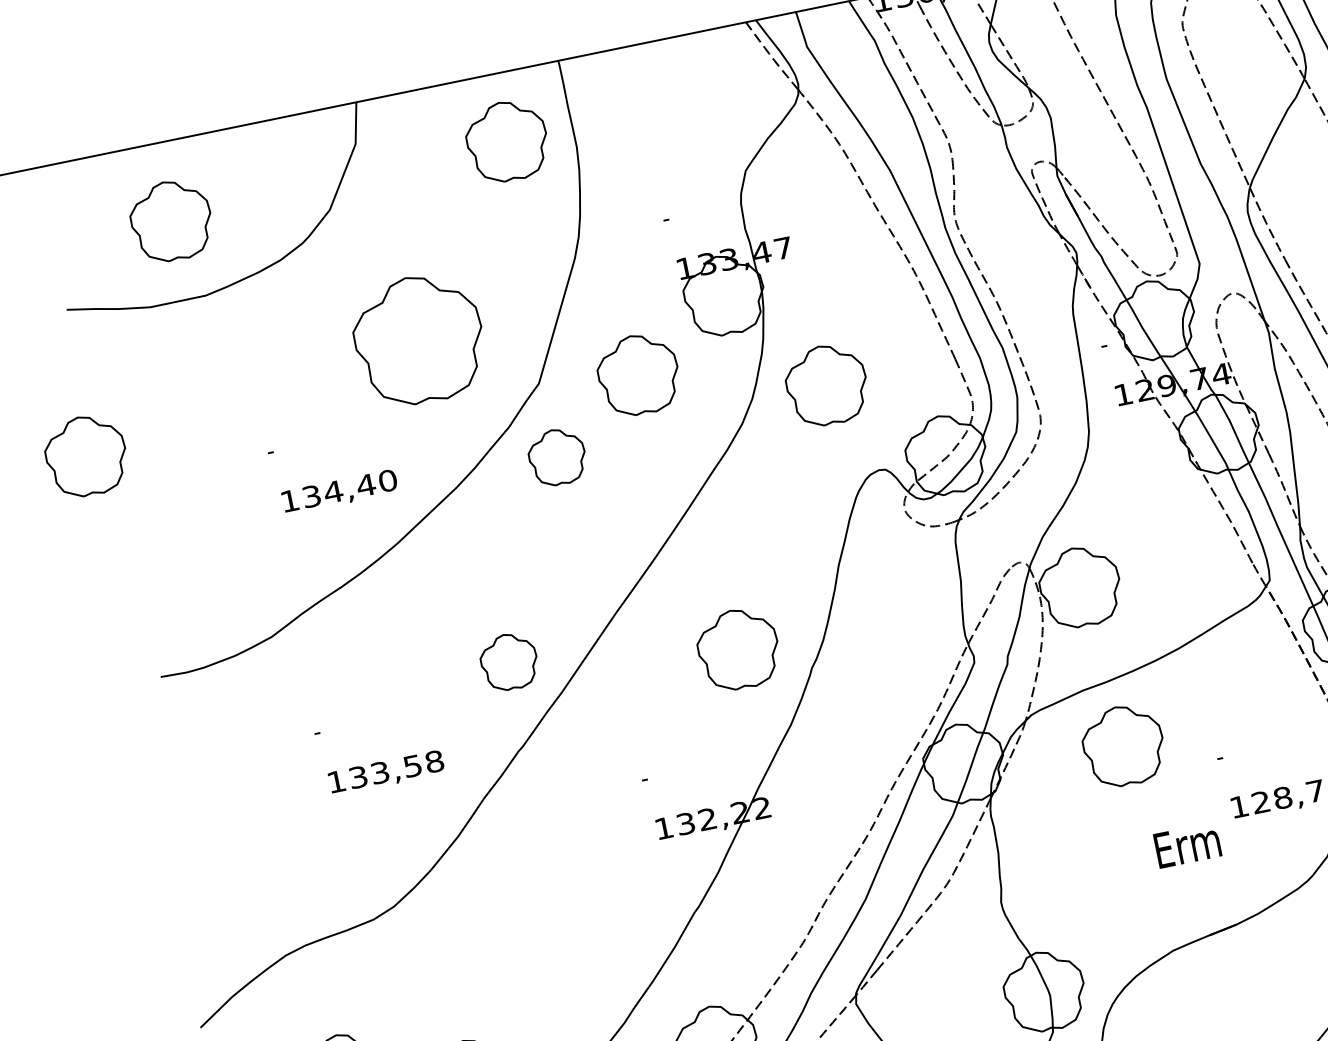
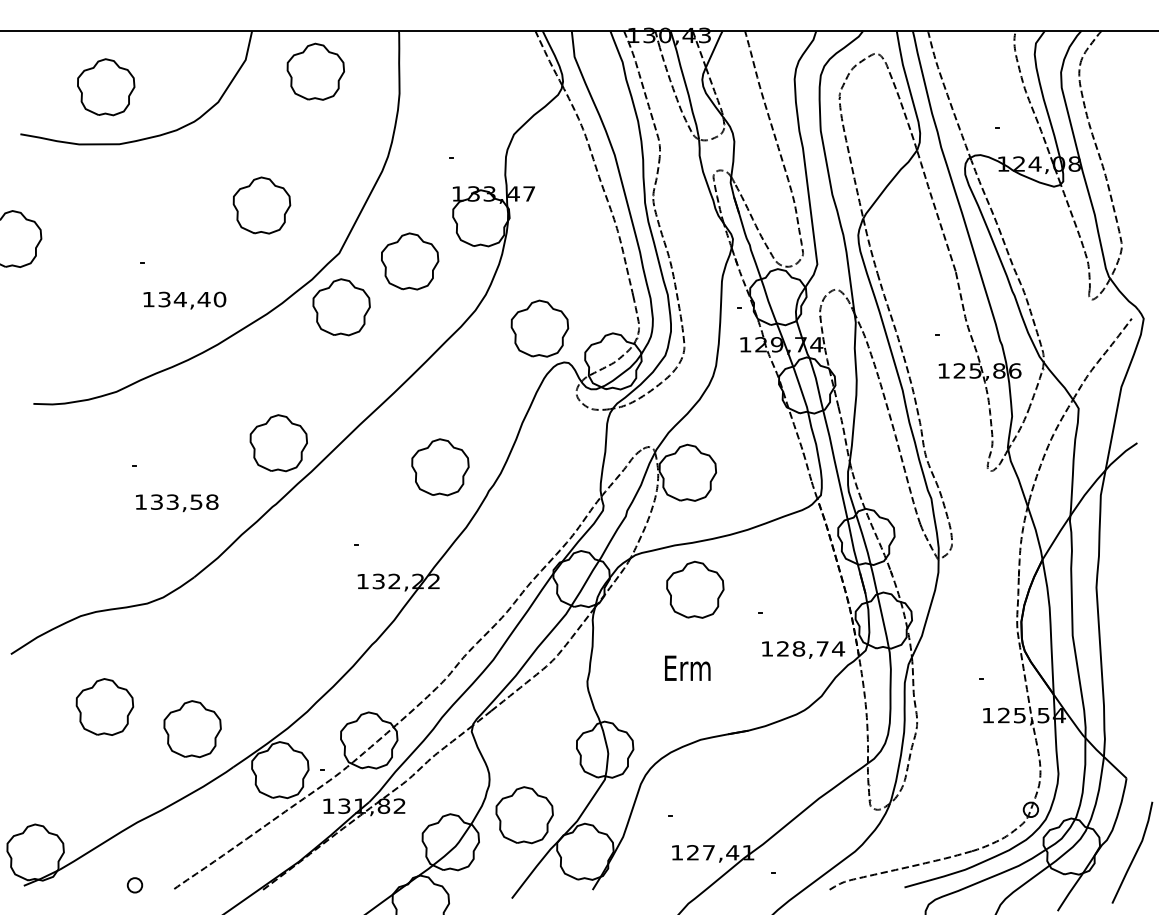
part: (506, 141) -> (315, 71), moved
part: (418, 339) -> (261, 205), size x0.62
part: (826, 385) -> (539, 328), moved
part: (557, 457) -> (341, 307), size x1.43
part: (509, 662) -> (278, 443), size x1.43
text: (1187, 844) -> (687, 667), moved

